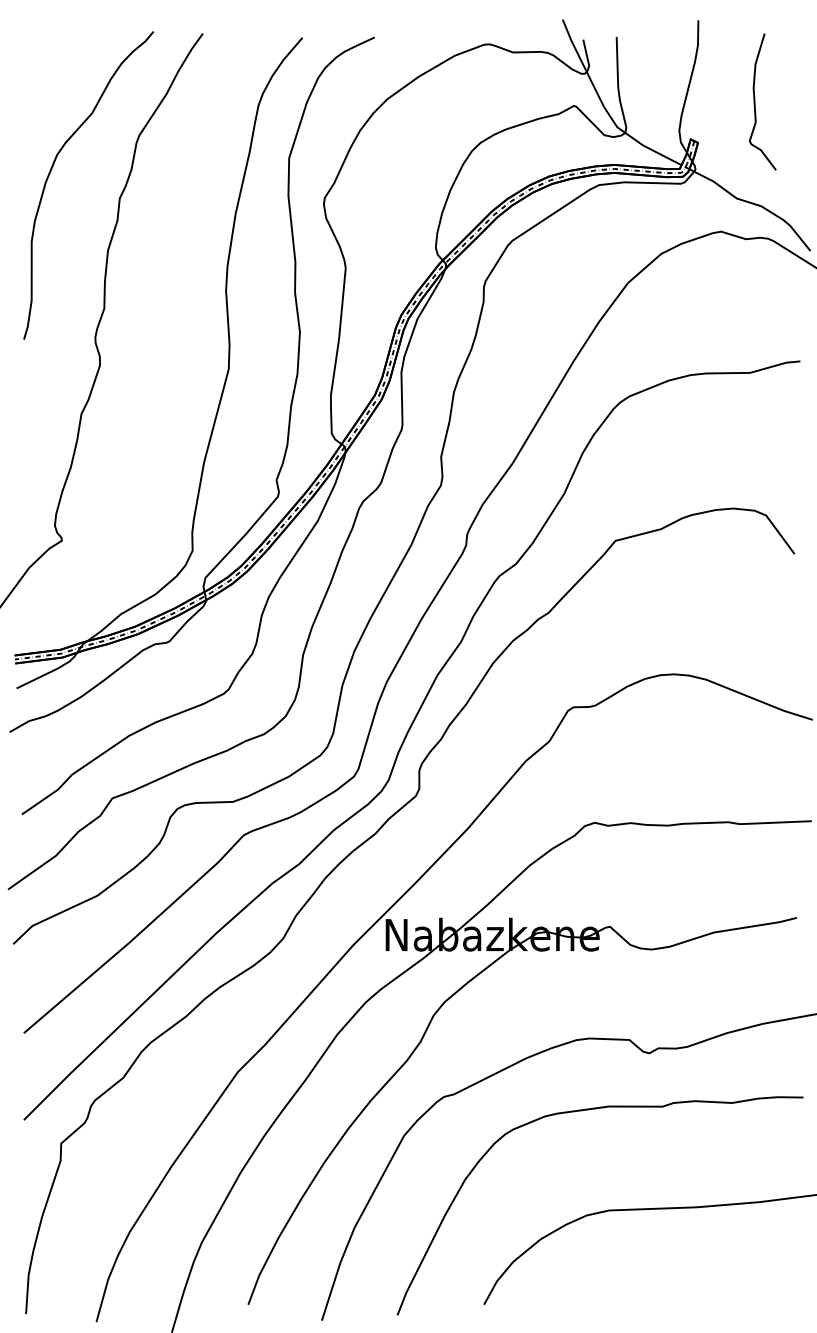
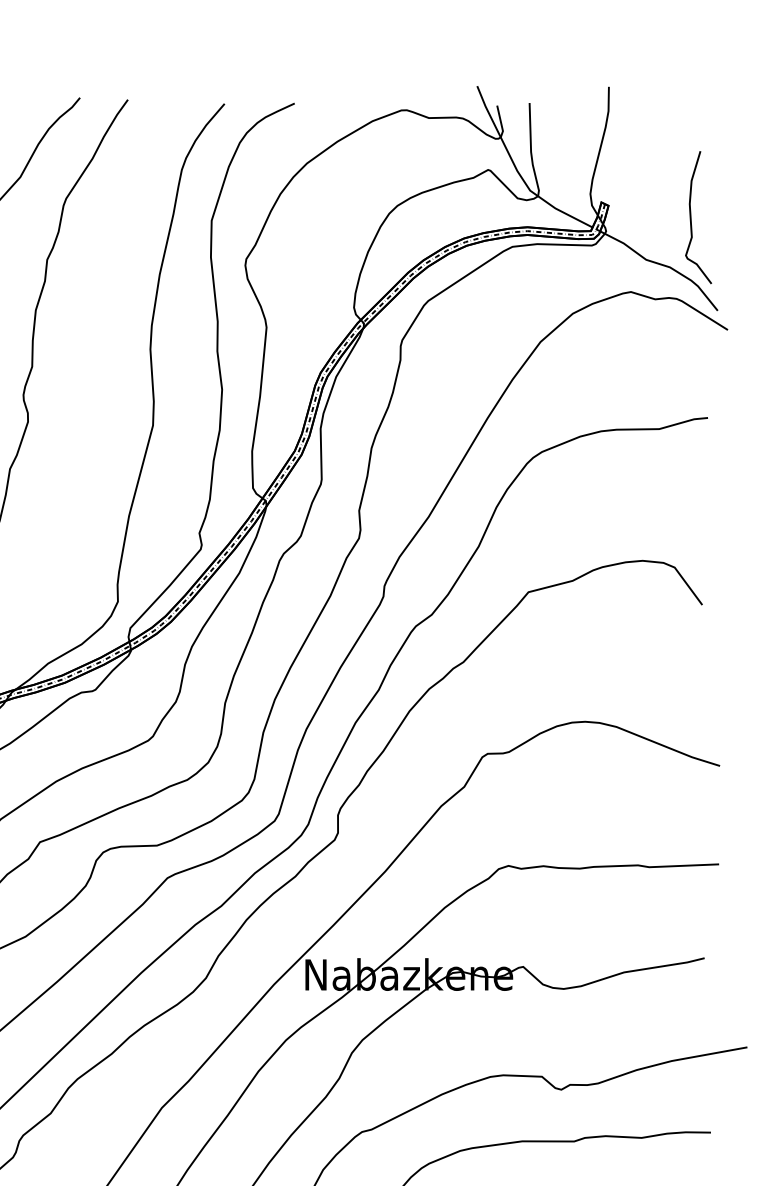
curve: (755, 101) -> (691, 217), moved

